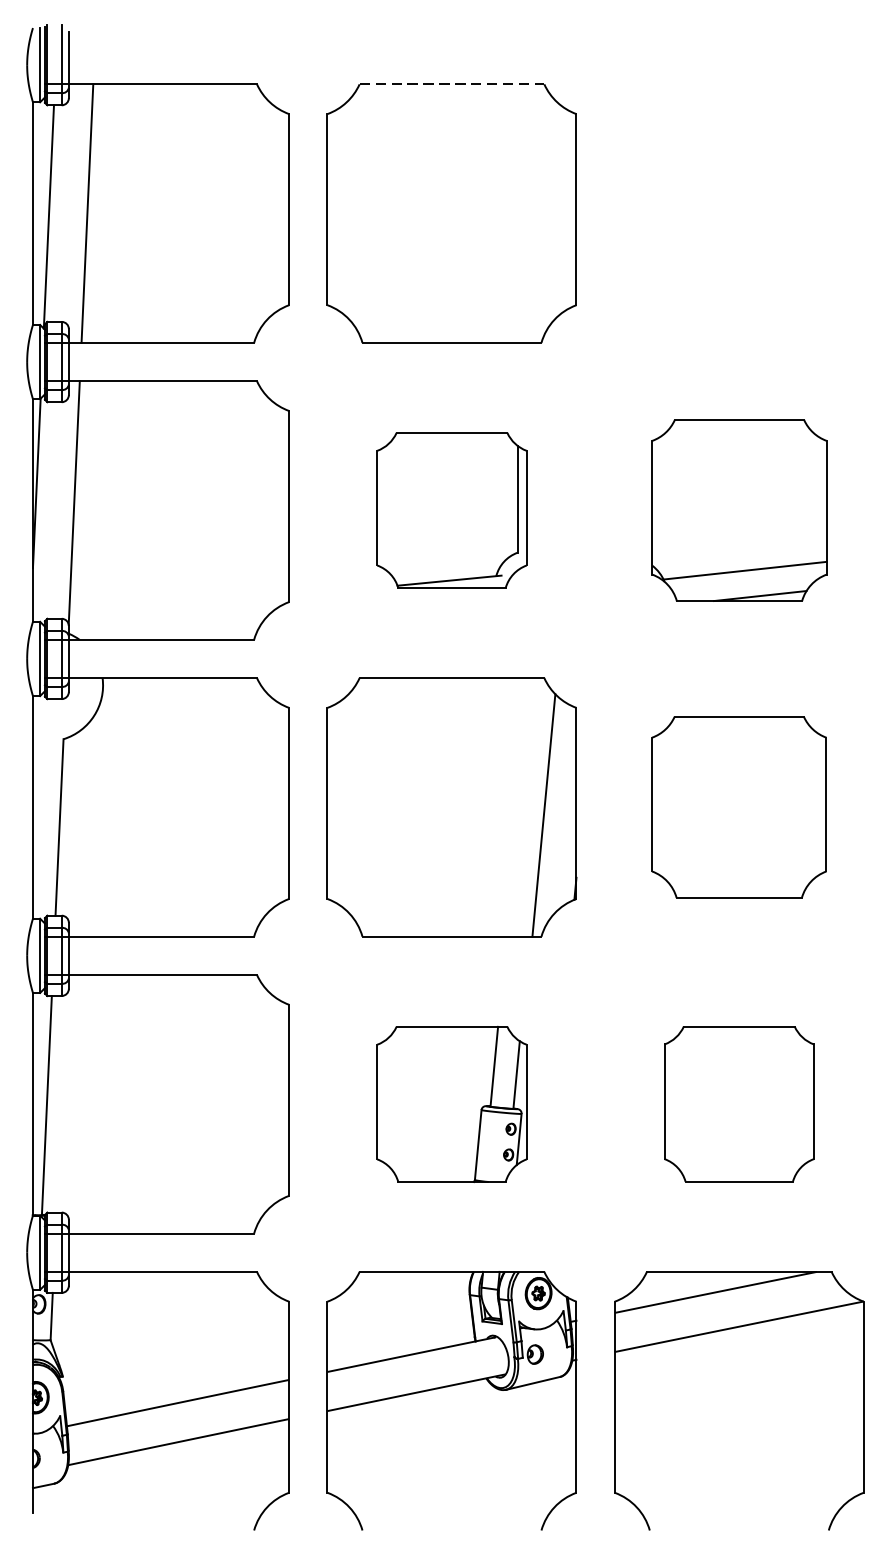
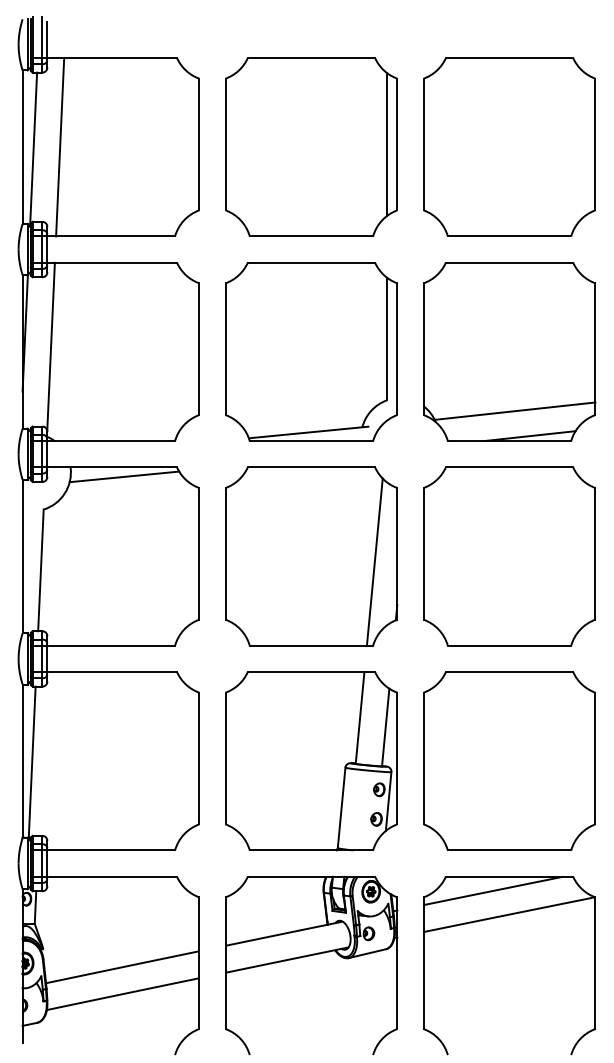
line: (452, 84) -> (311, 58), dashed -> solid
line: (560, 209) -> (386, 144), added
part: (739, 212) -> (509, 146), added
part: (452, 509) -> (311, 351), size x1.67
part: (739, 509) -> (509, 351), size x1.43
line: (180, 691) -> (124, 476), added
part: (739, 807) -> (509, 556), size x1.43
part: (739, 1103) -> (509, 760), size x1.67
part: (452, 1104) -> (311, 761), size x1.67

